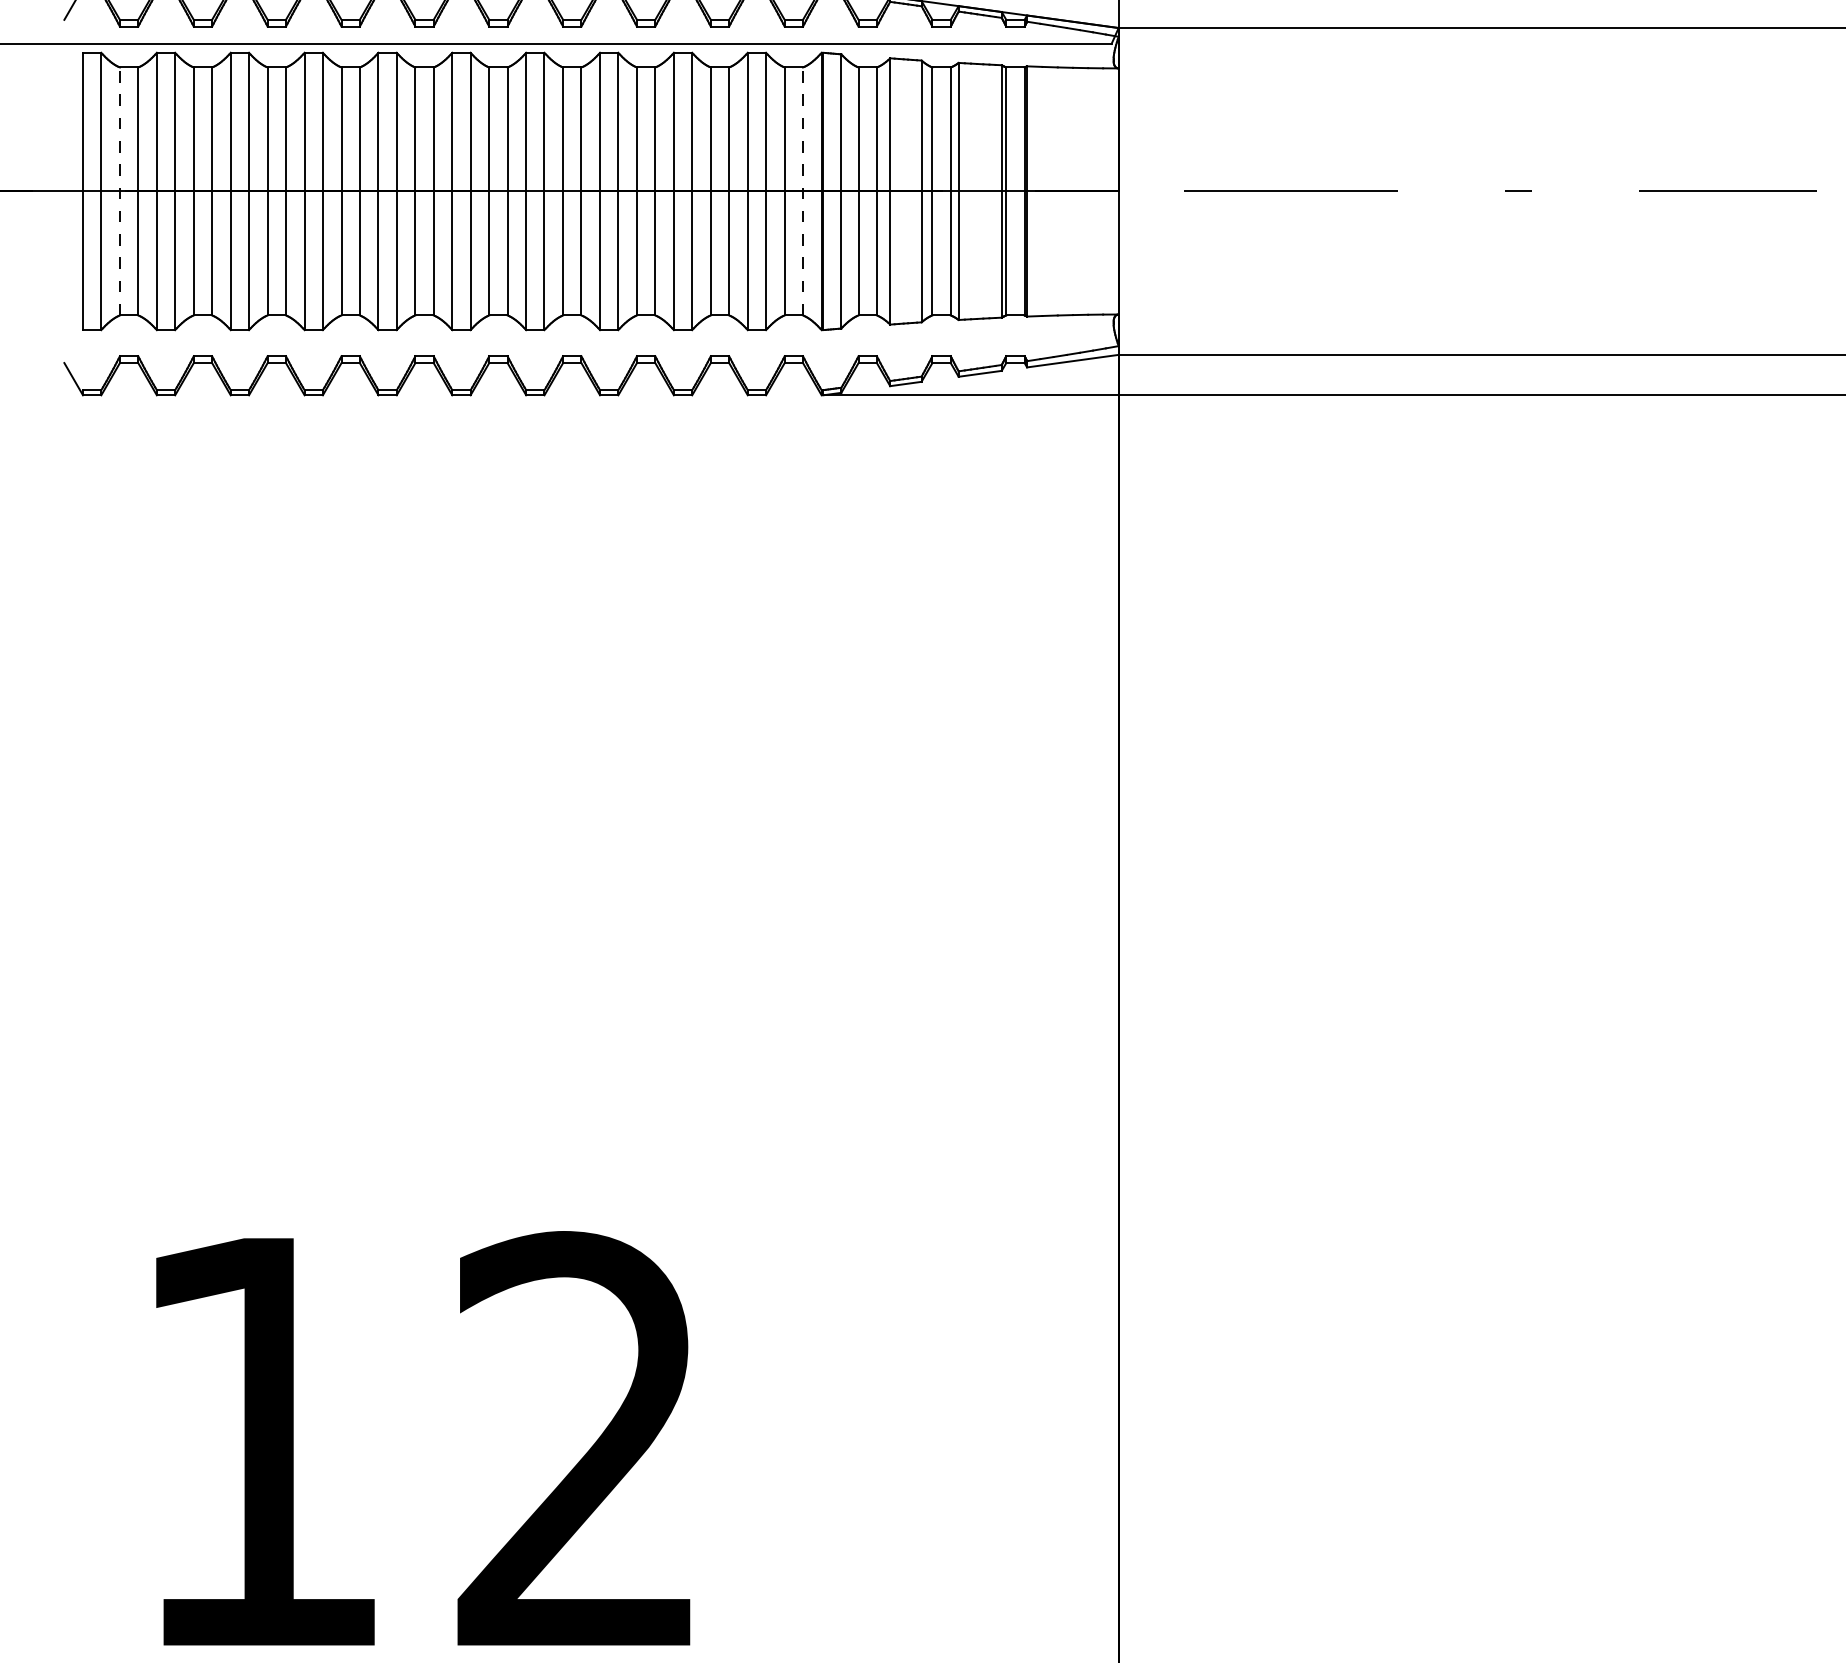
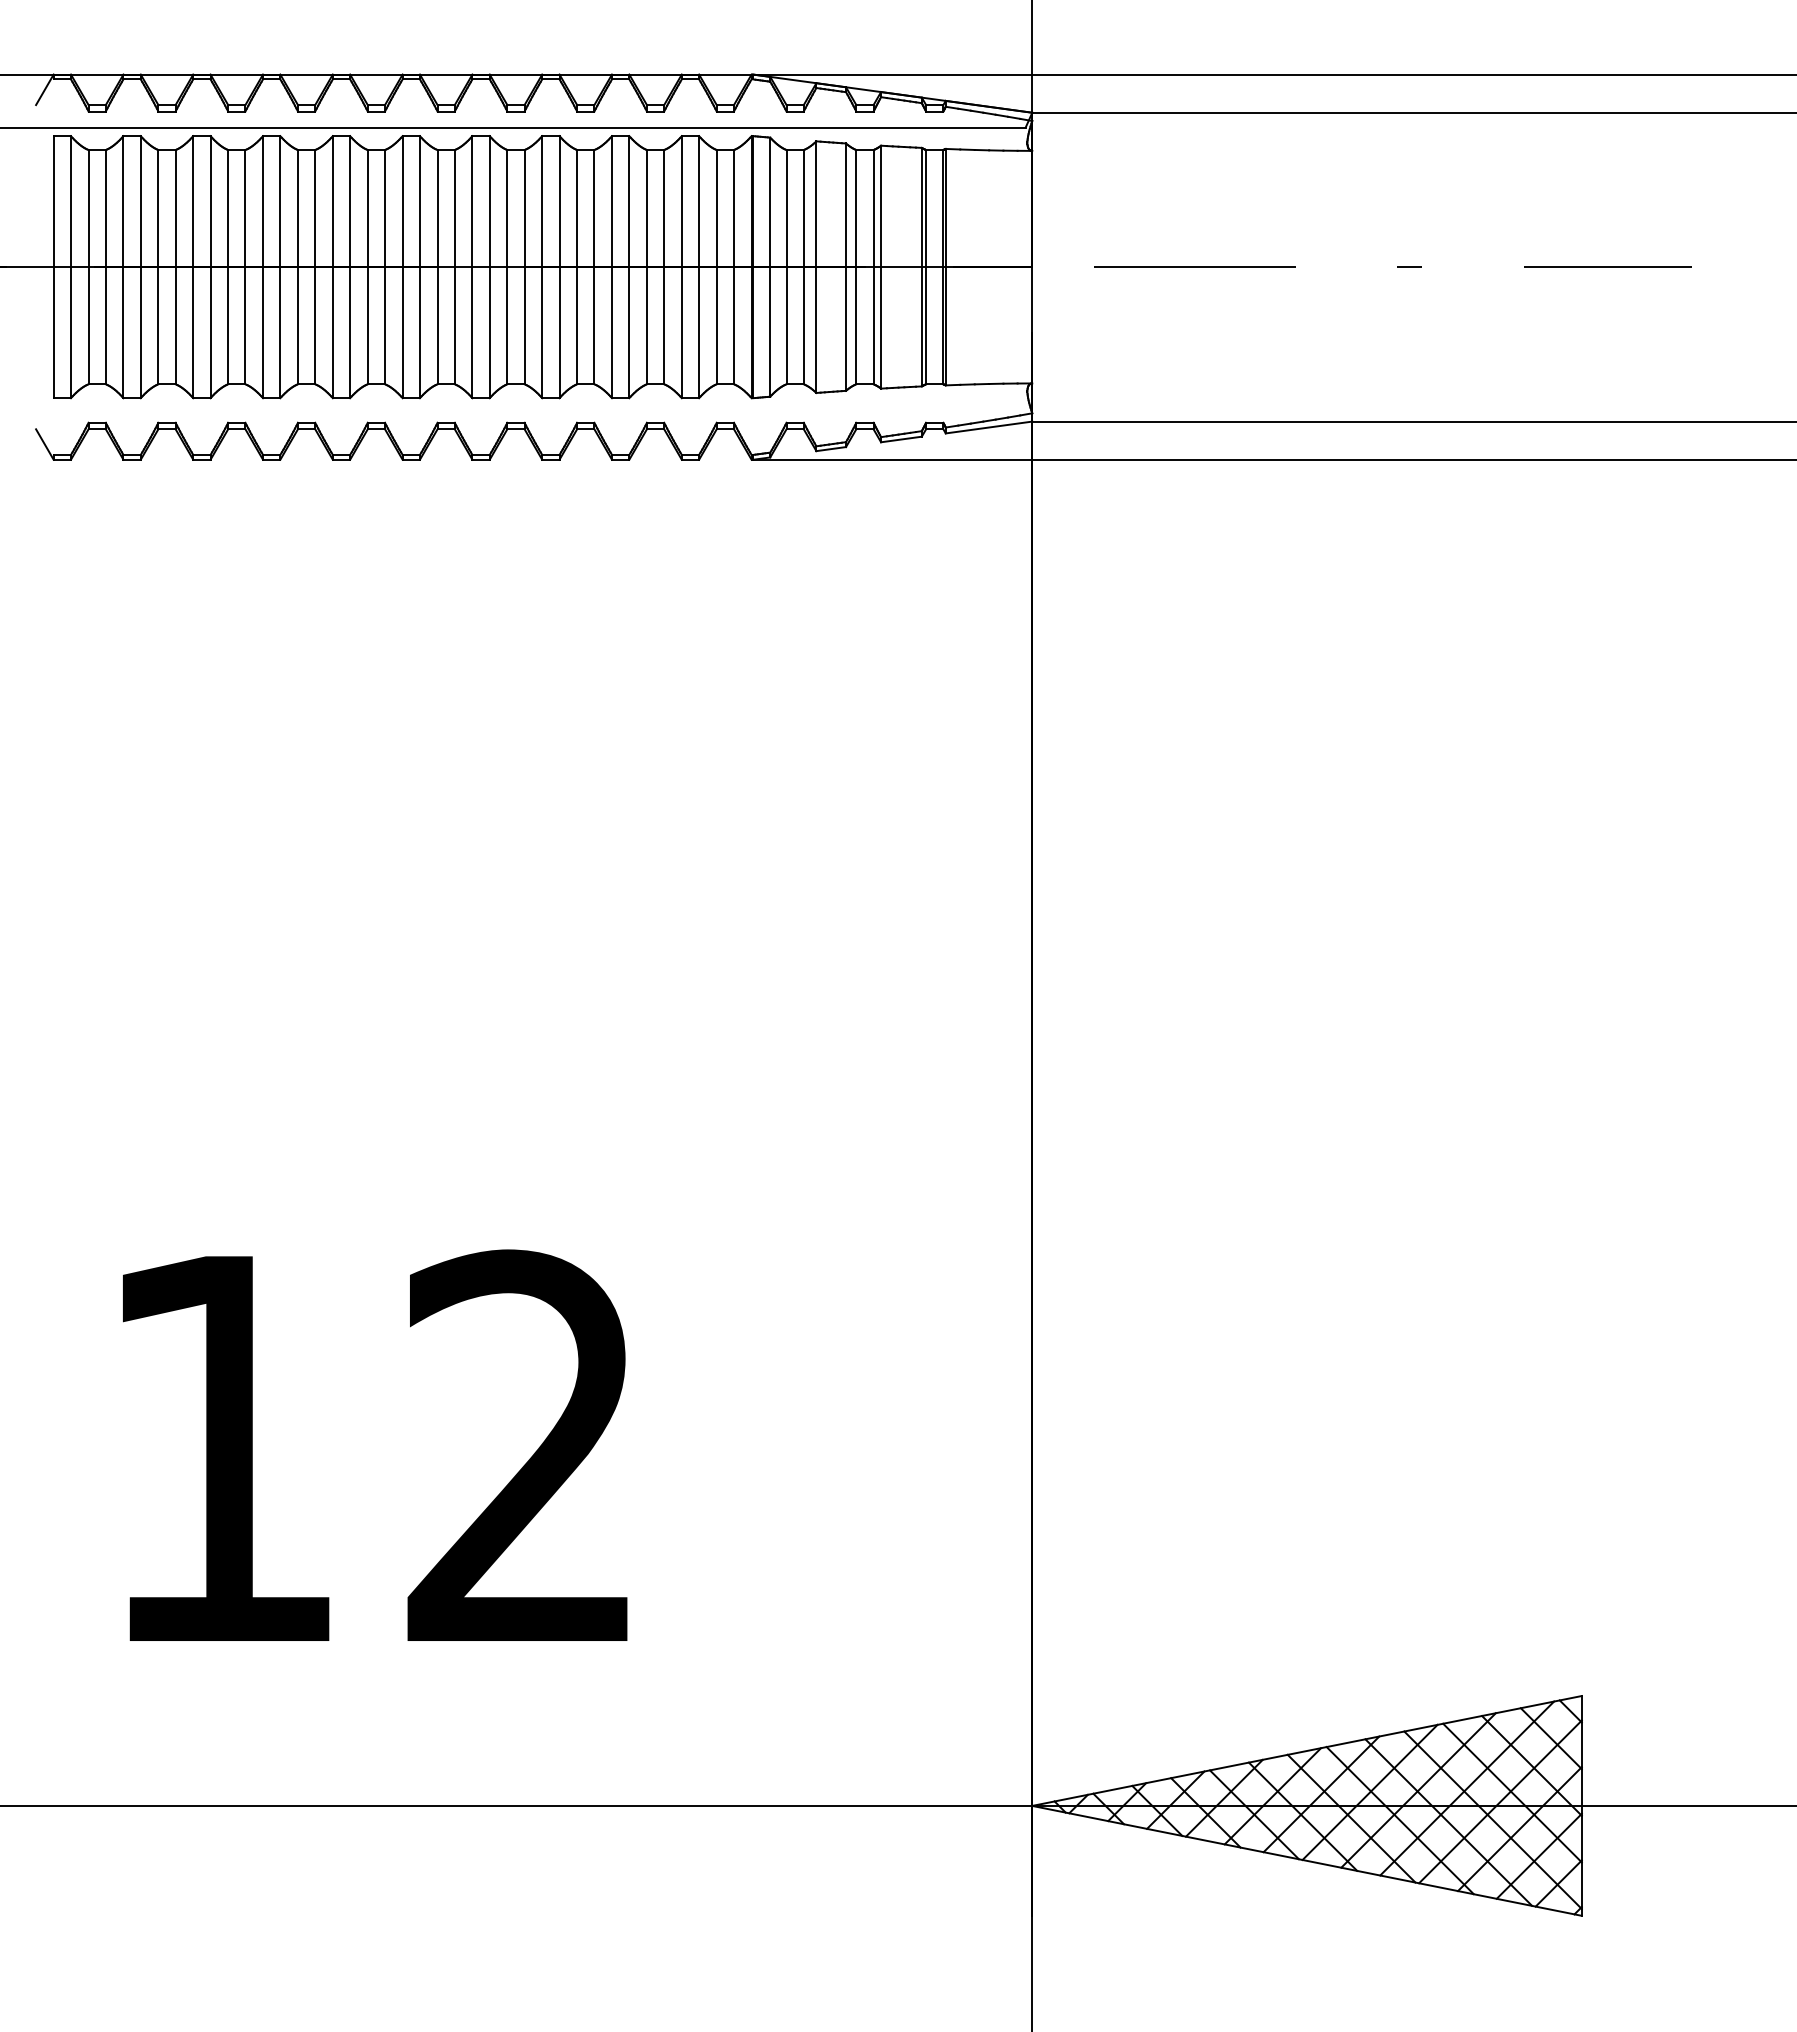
line: (119, 190) -> (88, 266), dashed -> solid
line: (803, 190) -> (734, 266), dashed -> solid

